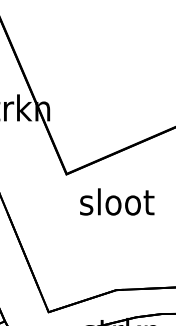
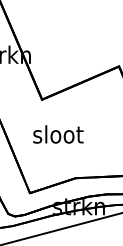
text: (117, 202) -> (58, 134), moved

